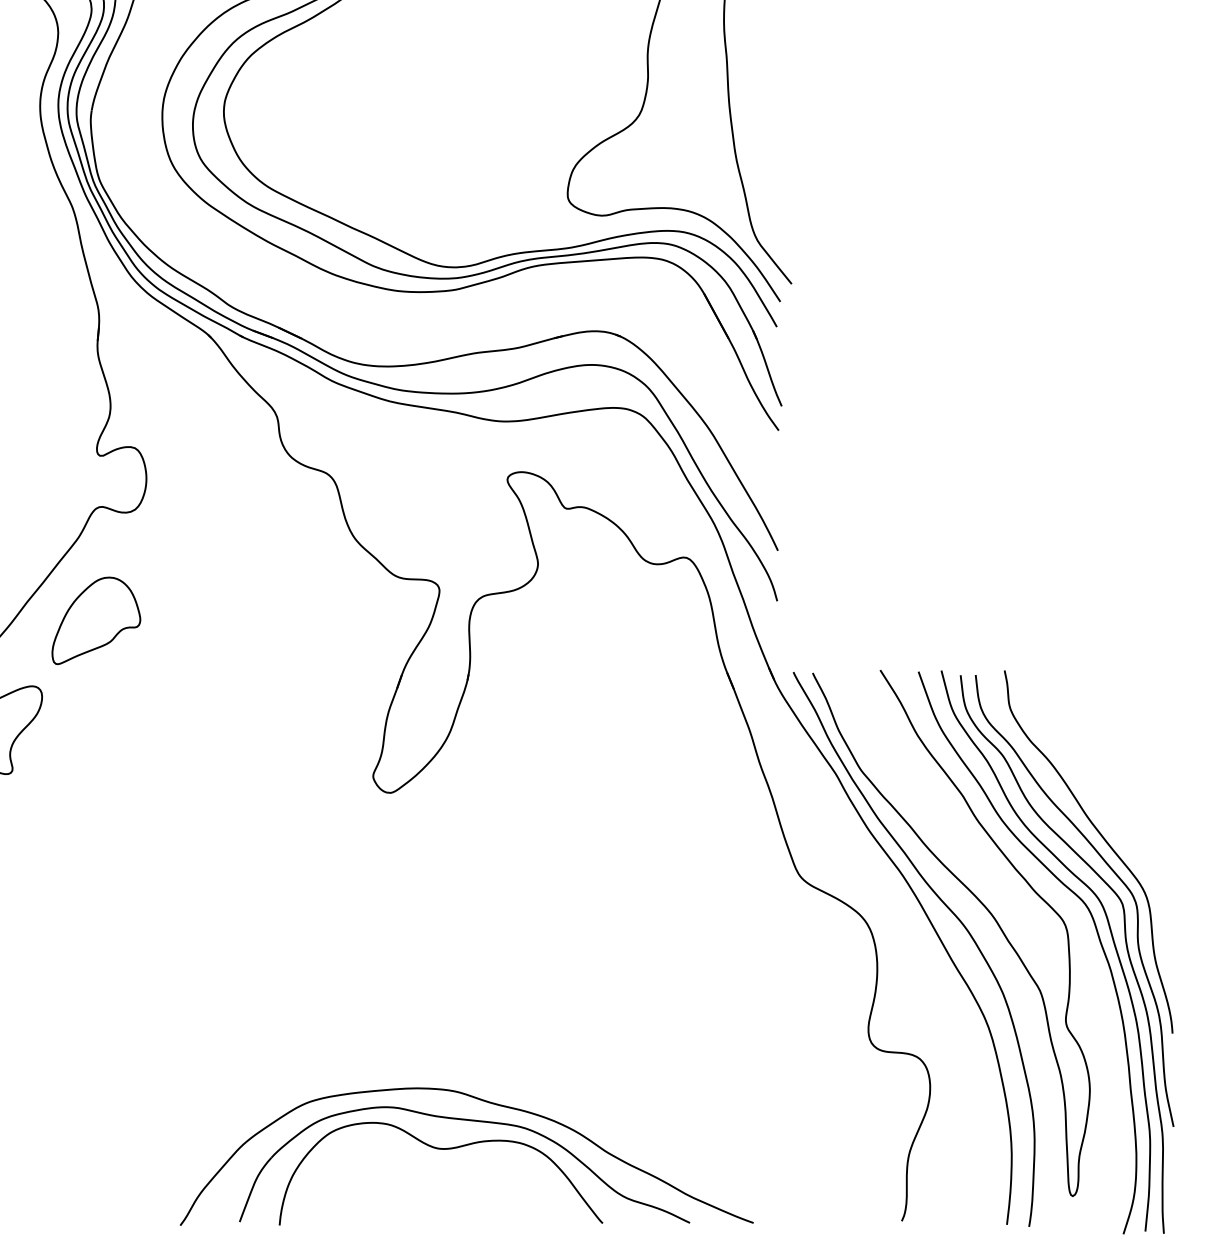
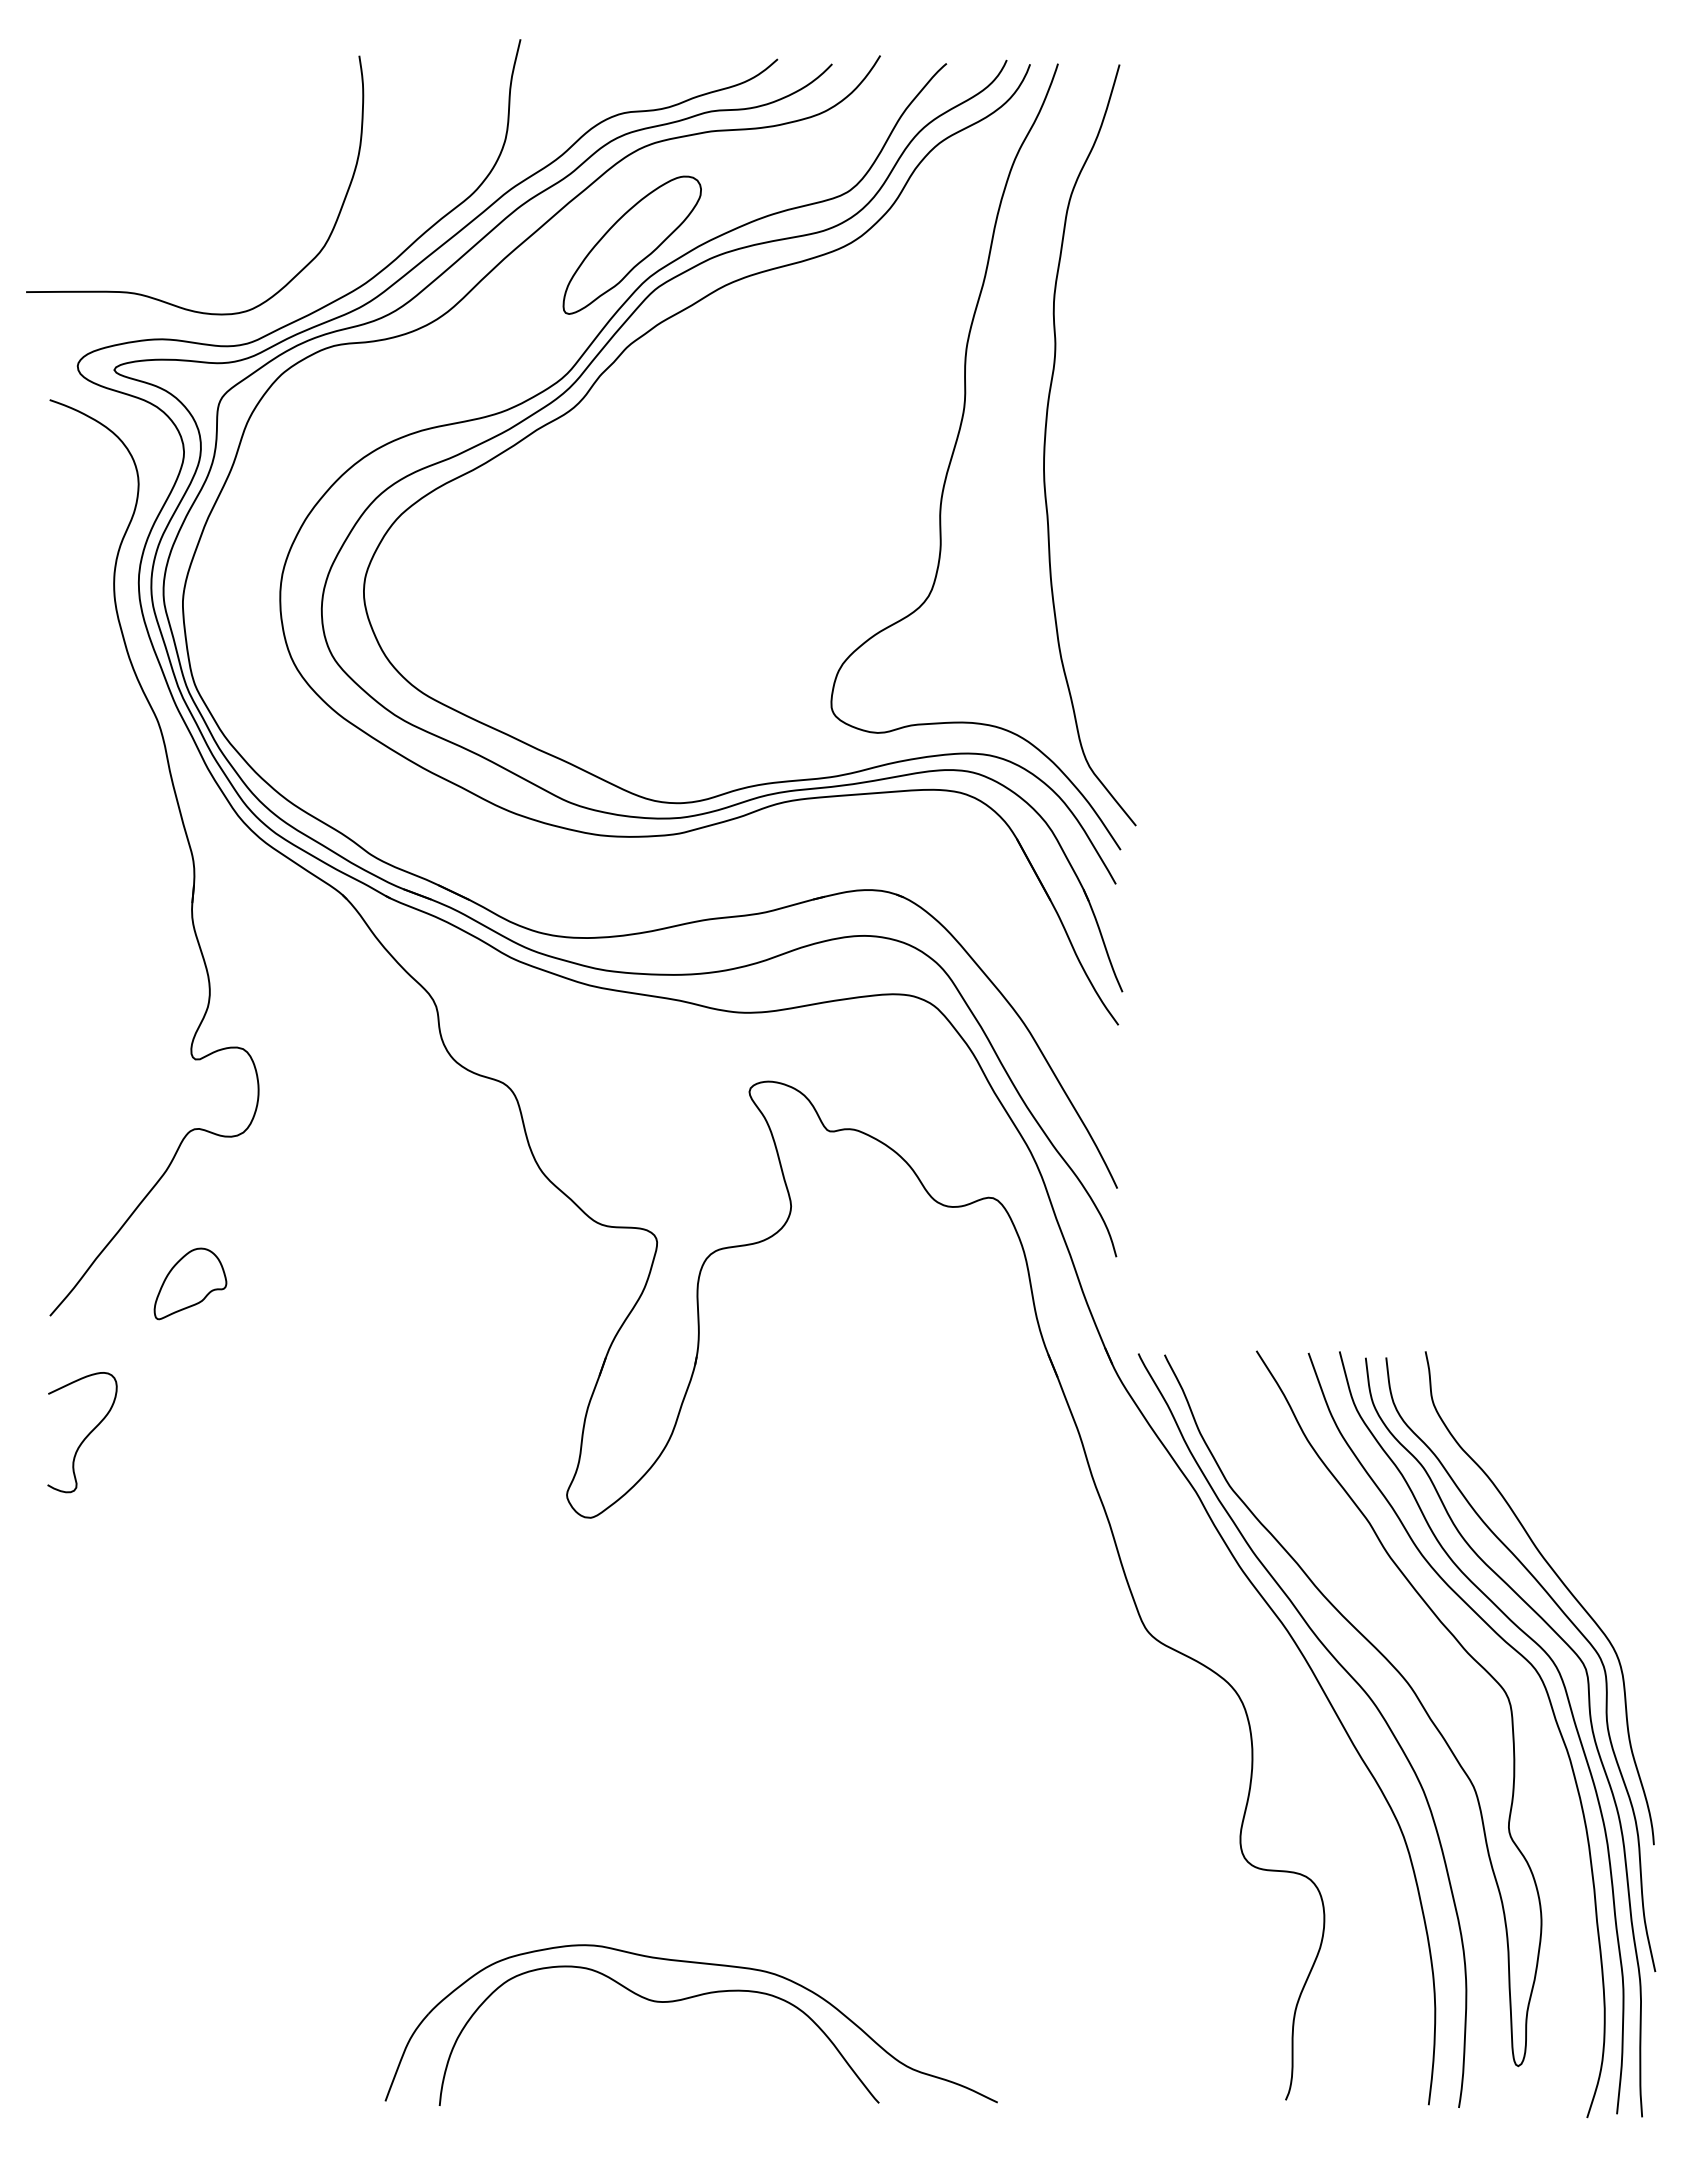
part: (96, 620) -> (190, 1283), size x0.6
curve: (486, 1102) -> (720, 1938), removed

